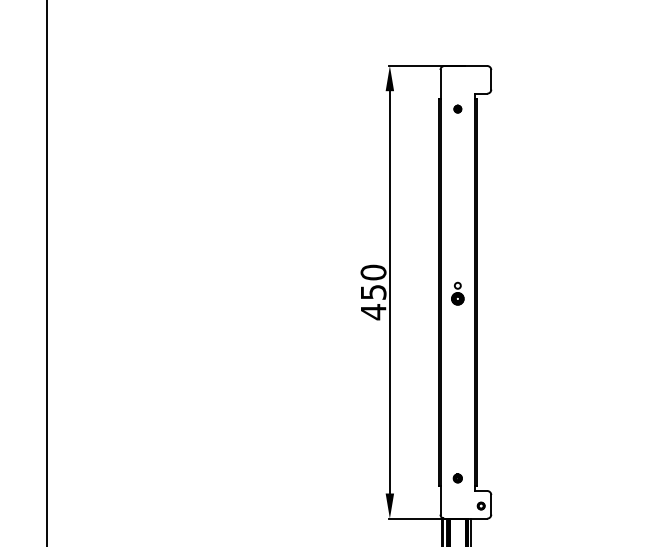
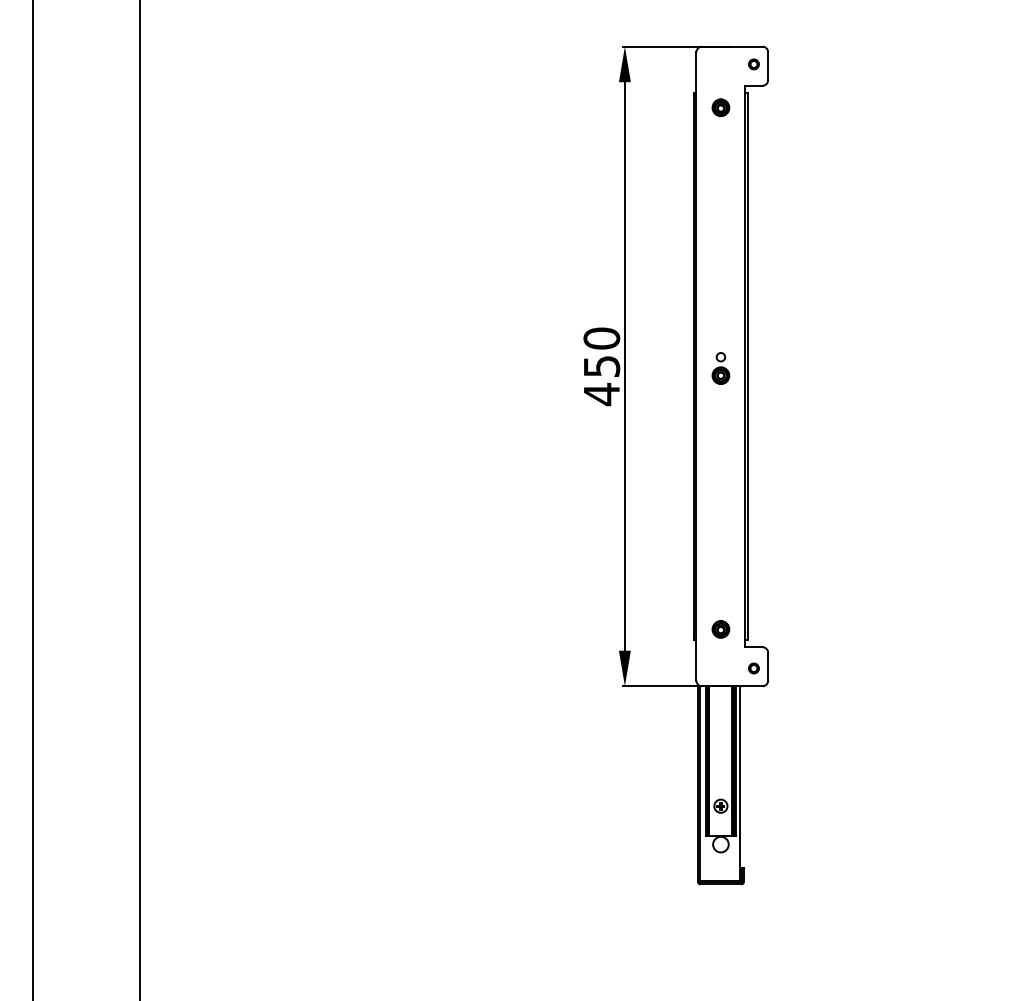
part: (480, 78) -> (753, 64), added
part: (457, 109) -> (720, 107), size x1.67
part: (457, 478) -> (720, 629), size x1.43

